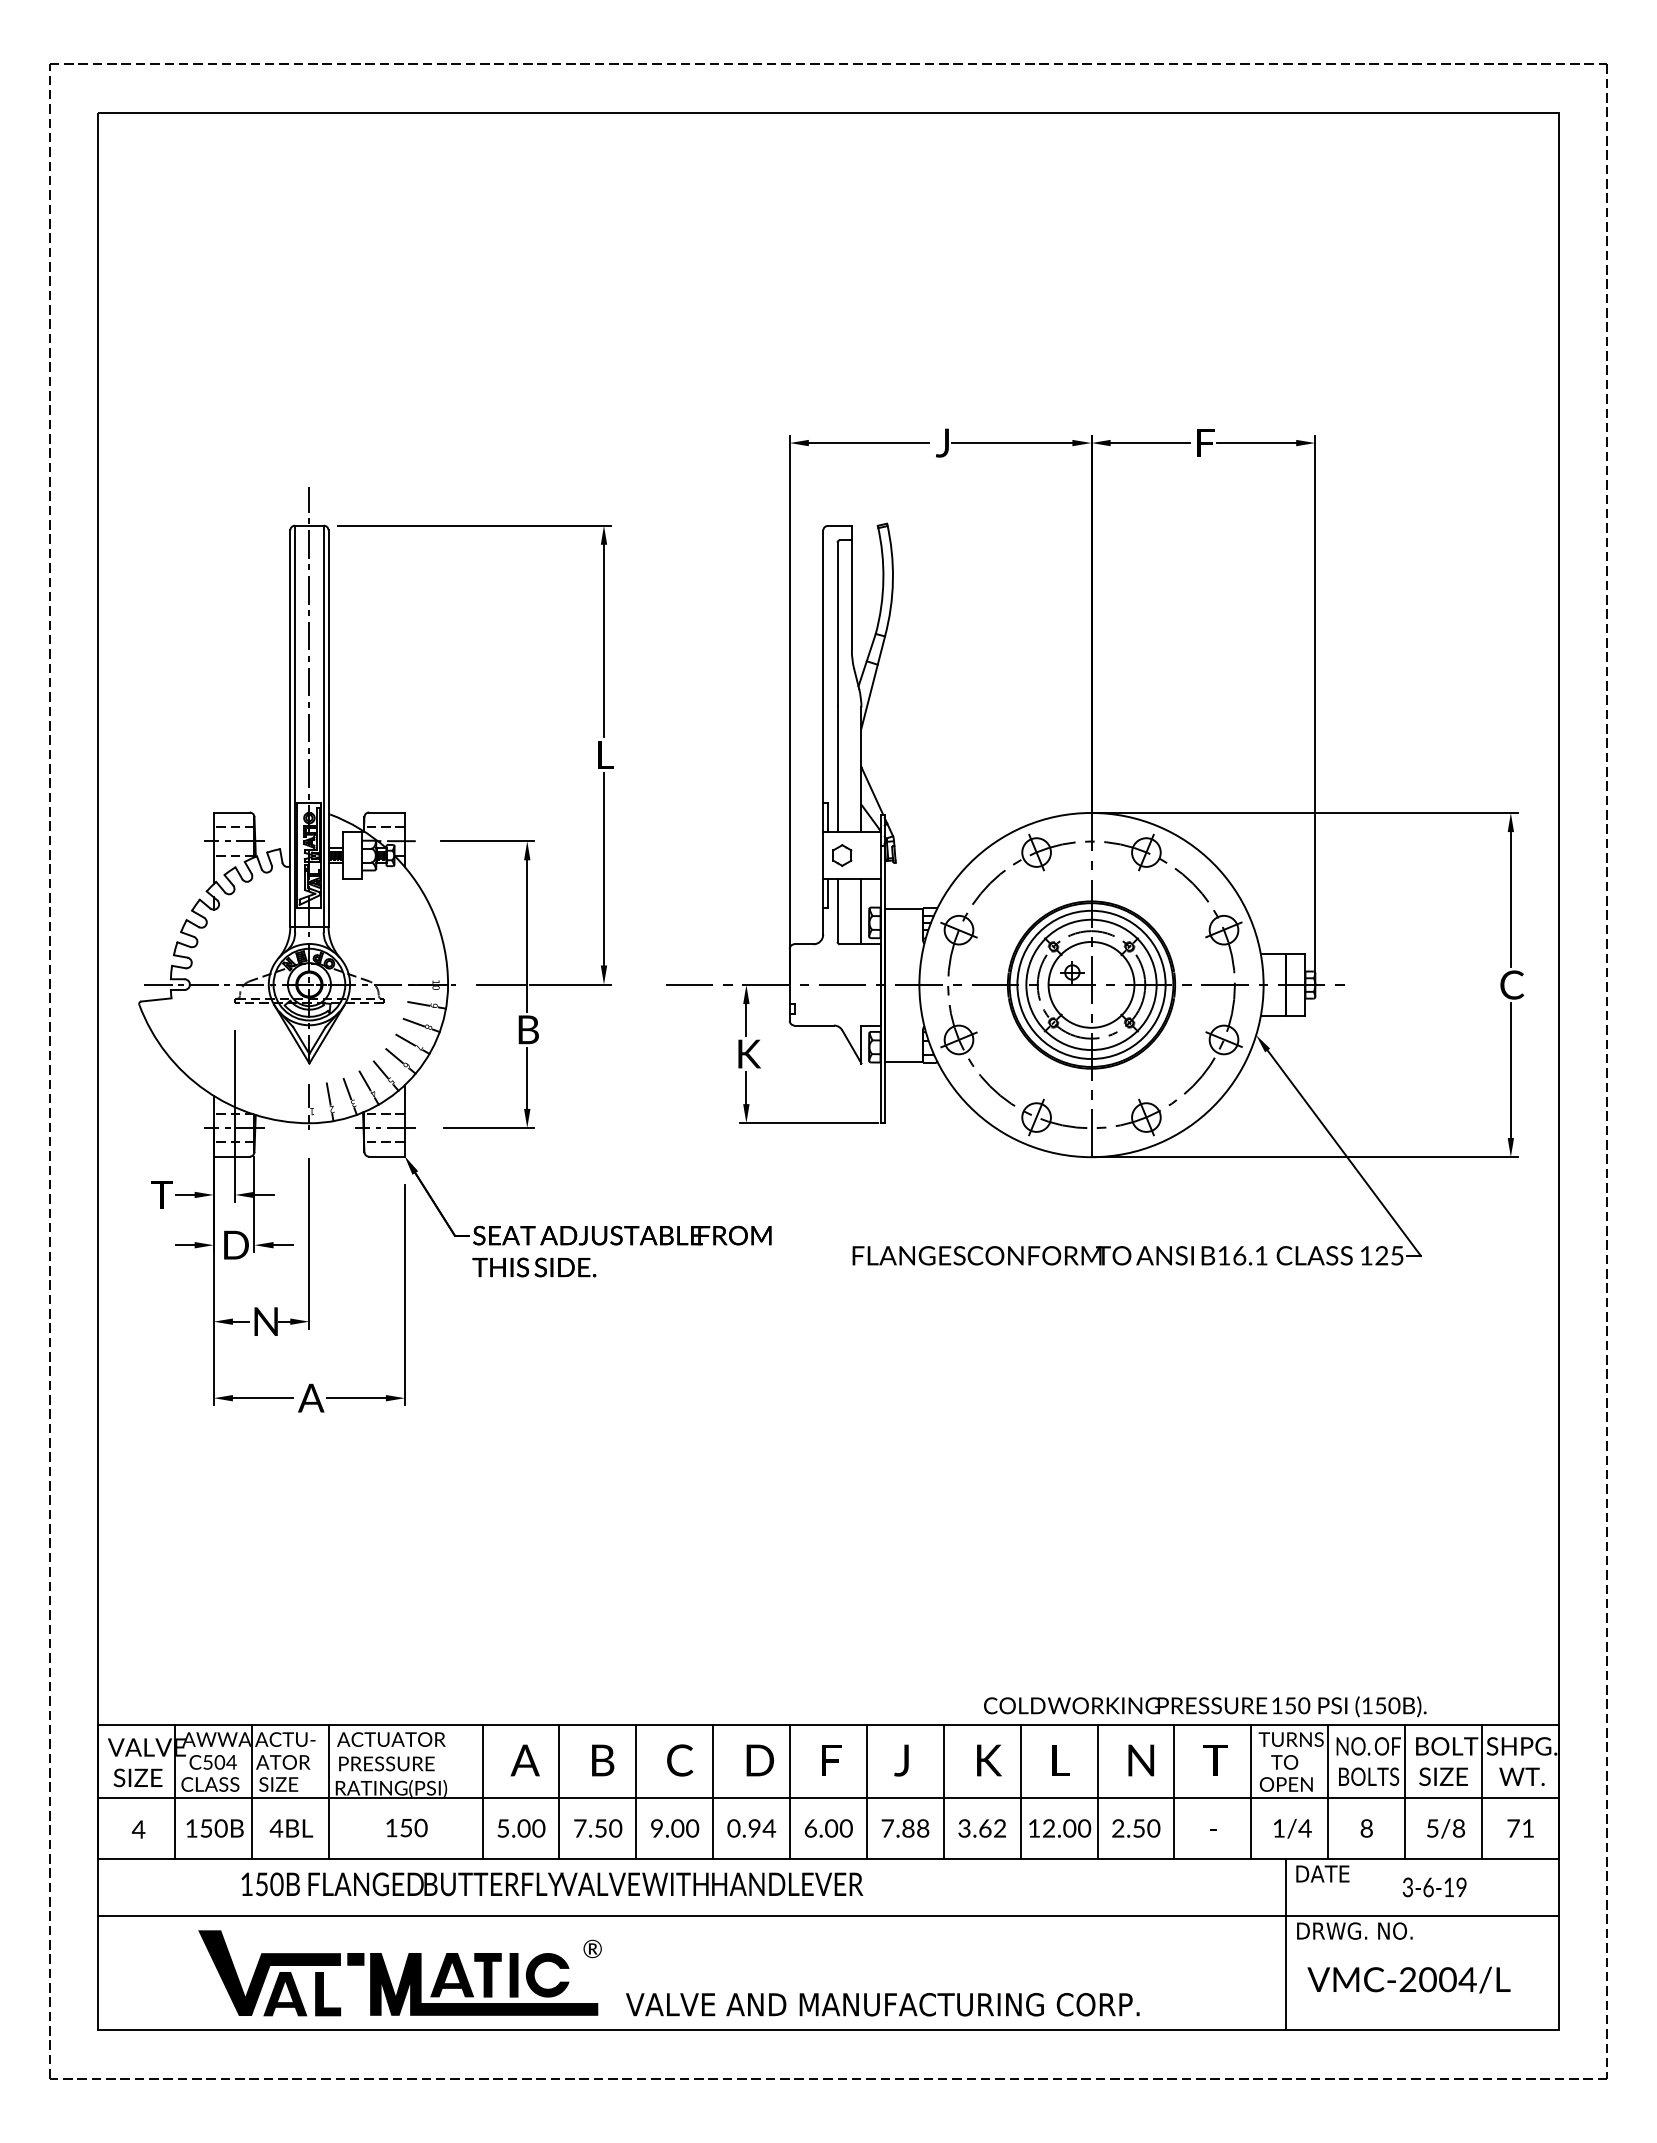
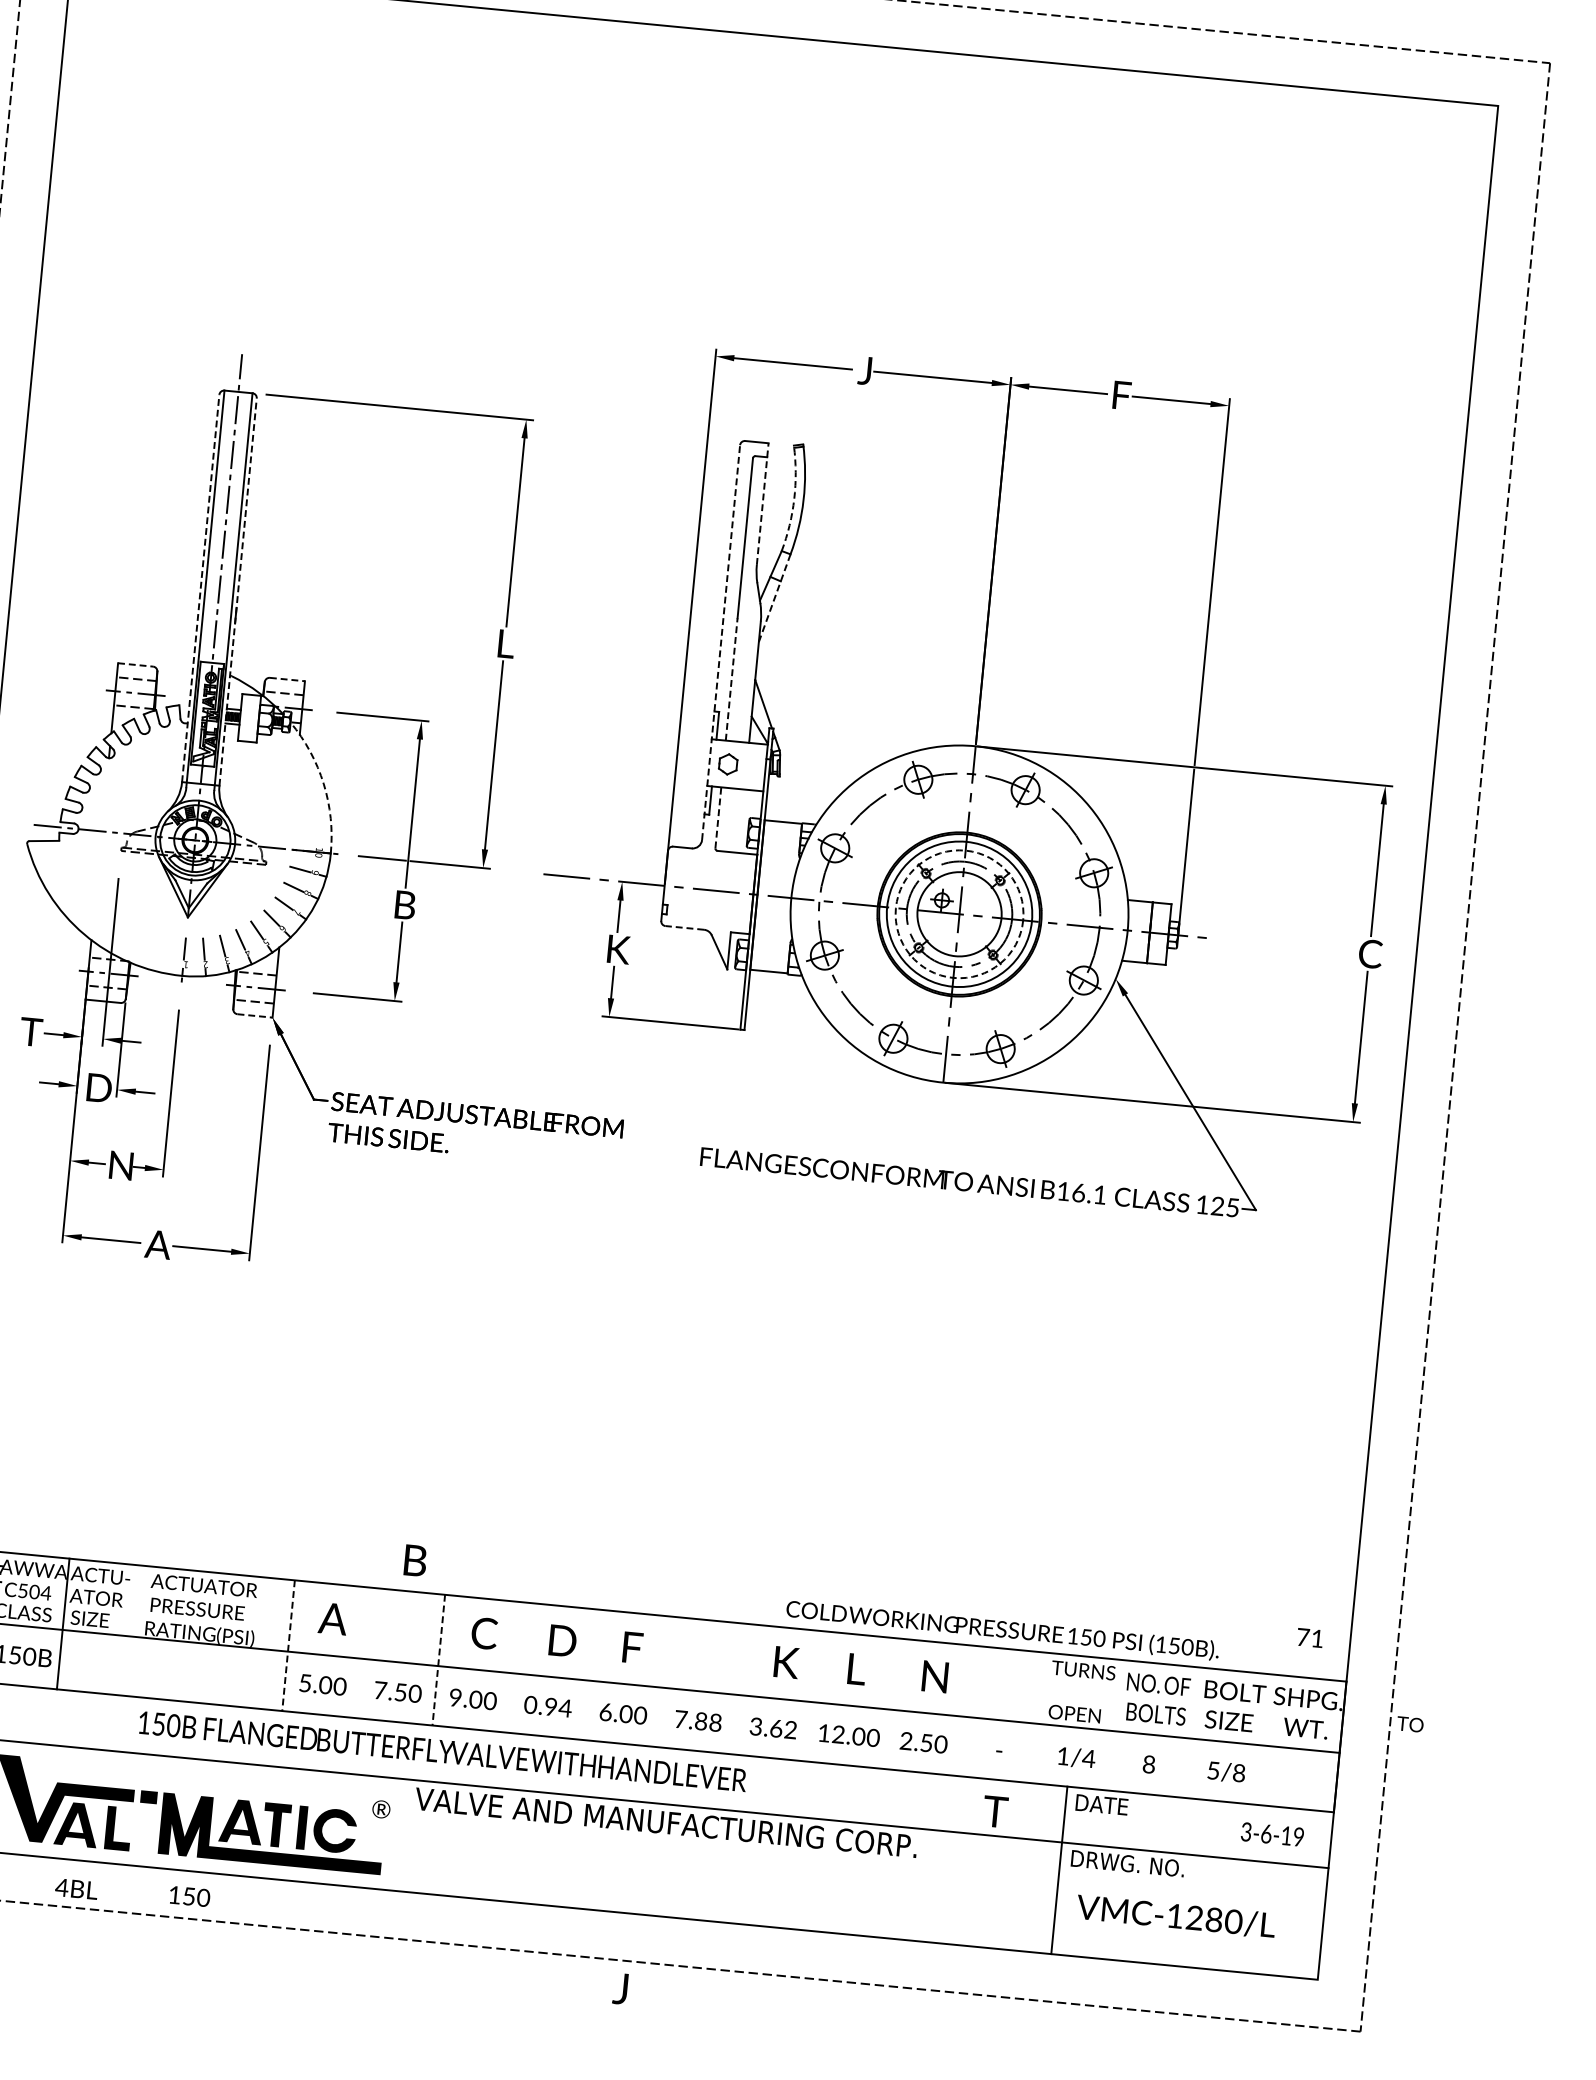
arc: (883, 580) -> (794, 499), solid -> dashed
line: (851, 587) -> (762, 503), solid -> dashed
line: (873, 682) -> (774, 598), solid -> dashed
line: (290, 728) -> (200, 588), solid -> dashed
line: (328, 728) -> (238, 591), solid -> dashed
line: (823, 732) -> (721, 642), solid -> dashed
line: (837, 769) -> (731, 679), solid -> dashed
line: (231, 812) -> (135, 664), solid -> dashed
line: (387, 812) -> (287, 679), solid -> dashed
line: (837, 910) -> (718, 817), solid -> dashed
line: (861, 911) -> (741, 820), removed
arc: (434, 914) -> (324, 783), solid -> dashed
circle: (1091, 984) -> (959, 913), solid -> dashed
line: (814, 1025) -> (685, 927), solid -> dashed
line: (387, 1156) -> (255, 1015), solid -> dashed
text: (603, 1760) -> (416, 1560), moved
text: (901, 1760) -> (620, 1988), moved
text: (1215, 1760) -> (995, 1811), moved
text: (1284, 1762) -> (1410, 1724), moved
line: (328, 1791) -> (138, 1630), removed
line: (559, 1791) -> (363, 1652), removed
line: (713, 1791) -> (514, 1666), removed
line: (790, 1791) -> (589, 1674), removed
line: (866, 1791) -> (663, 1681), removed
line: (943, 1791) -> (739, 1688), removed
line: (1020, 1791) -> (814, 1695), removed
line: (1097, 1791) -> (889, 1703), removed
line: (1174, 1791) -> (964, 1710), removed
line: (1251, 1791) -> (1039, 1717), removed
line: (1328, 1791) -> (1115, 1724), removed
line: (1405, 1791) -> (1190, 1732), removed
line: (1481, 1791) -> (1264, 1739), removed
line: (482, 1792) -> (288, 1646), solid -> dashed
line: (636, 1792) -> (438, 1660), solid -> dashed
text: (406, 1827) -> (189, 1896), moved
text: (291, 1828) -> (76, 1889), moved
text: (1520, 1828) -> (1309, 1638), moved
text: (552, 1884) -> (442, 1751), moved
text: (1434, 1887) -> (1272, 1834), moved
text: (1437, 1979) -> (1204, 1918), VMC-2004/L -> VMC-1280/L
text: (882, 2004) -> (665, 1822), moved

